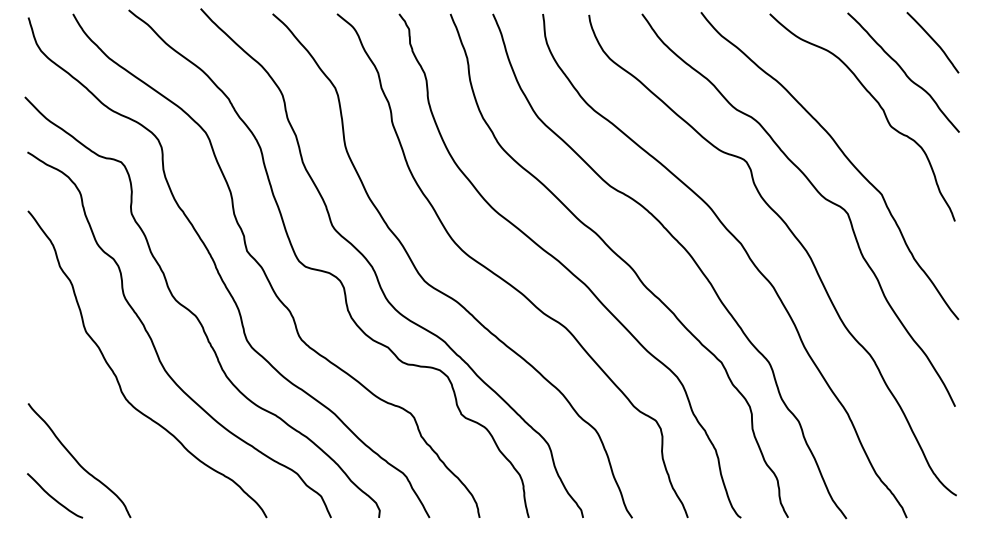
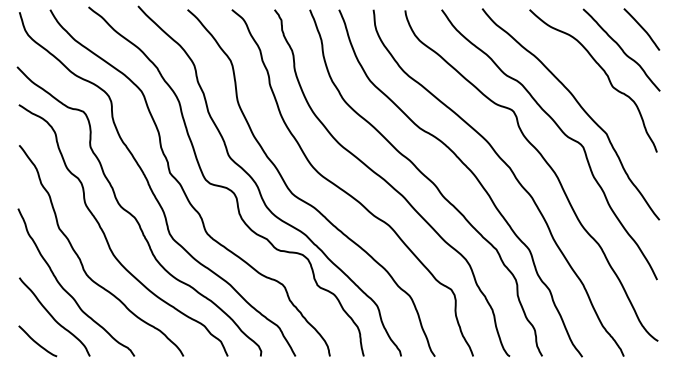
curve: (98, 423) -> (67, 291), added

